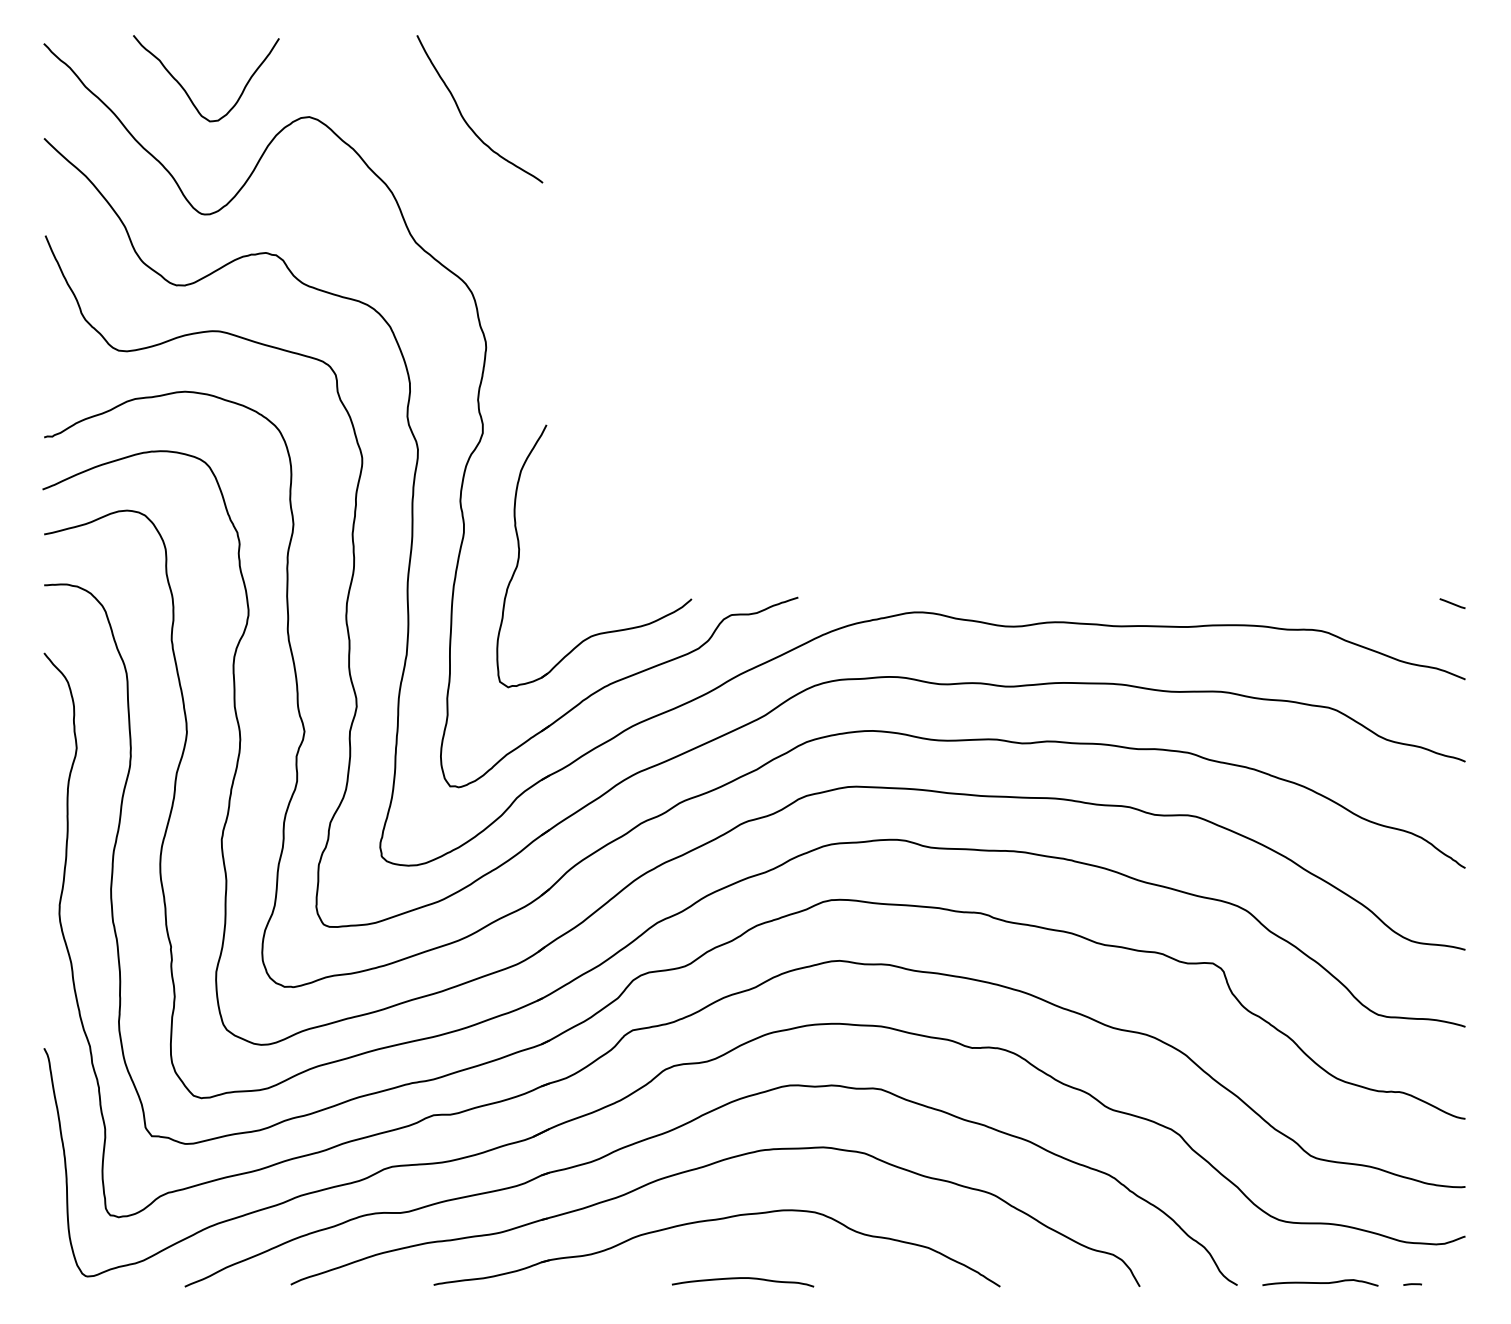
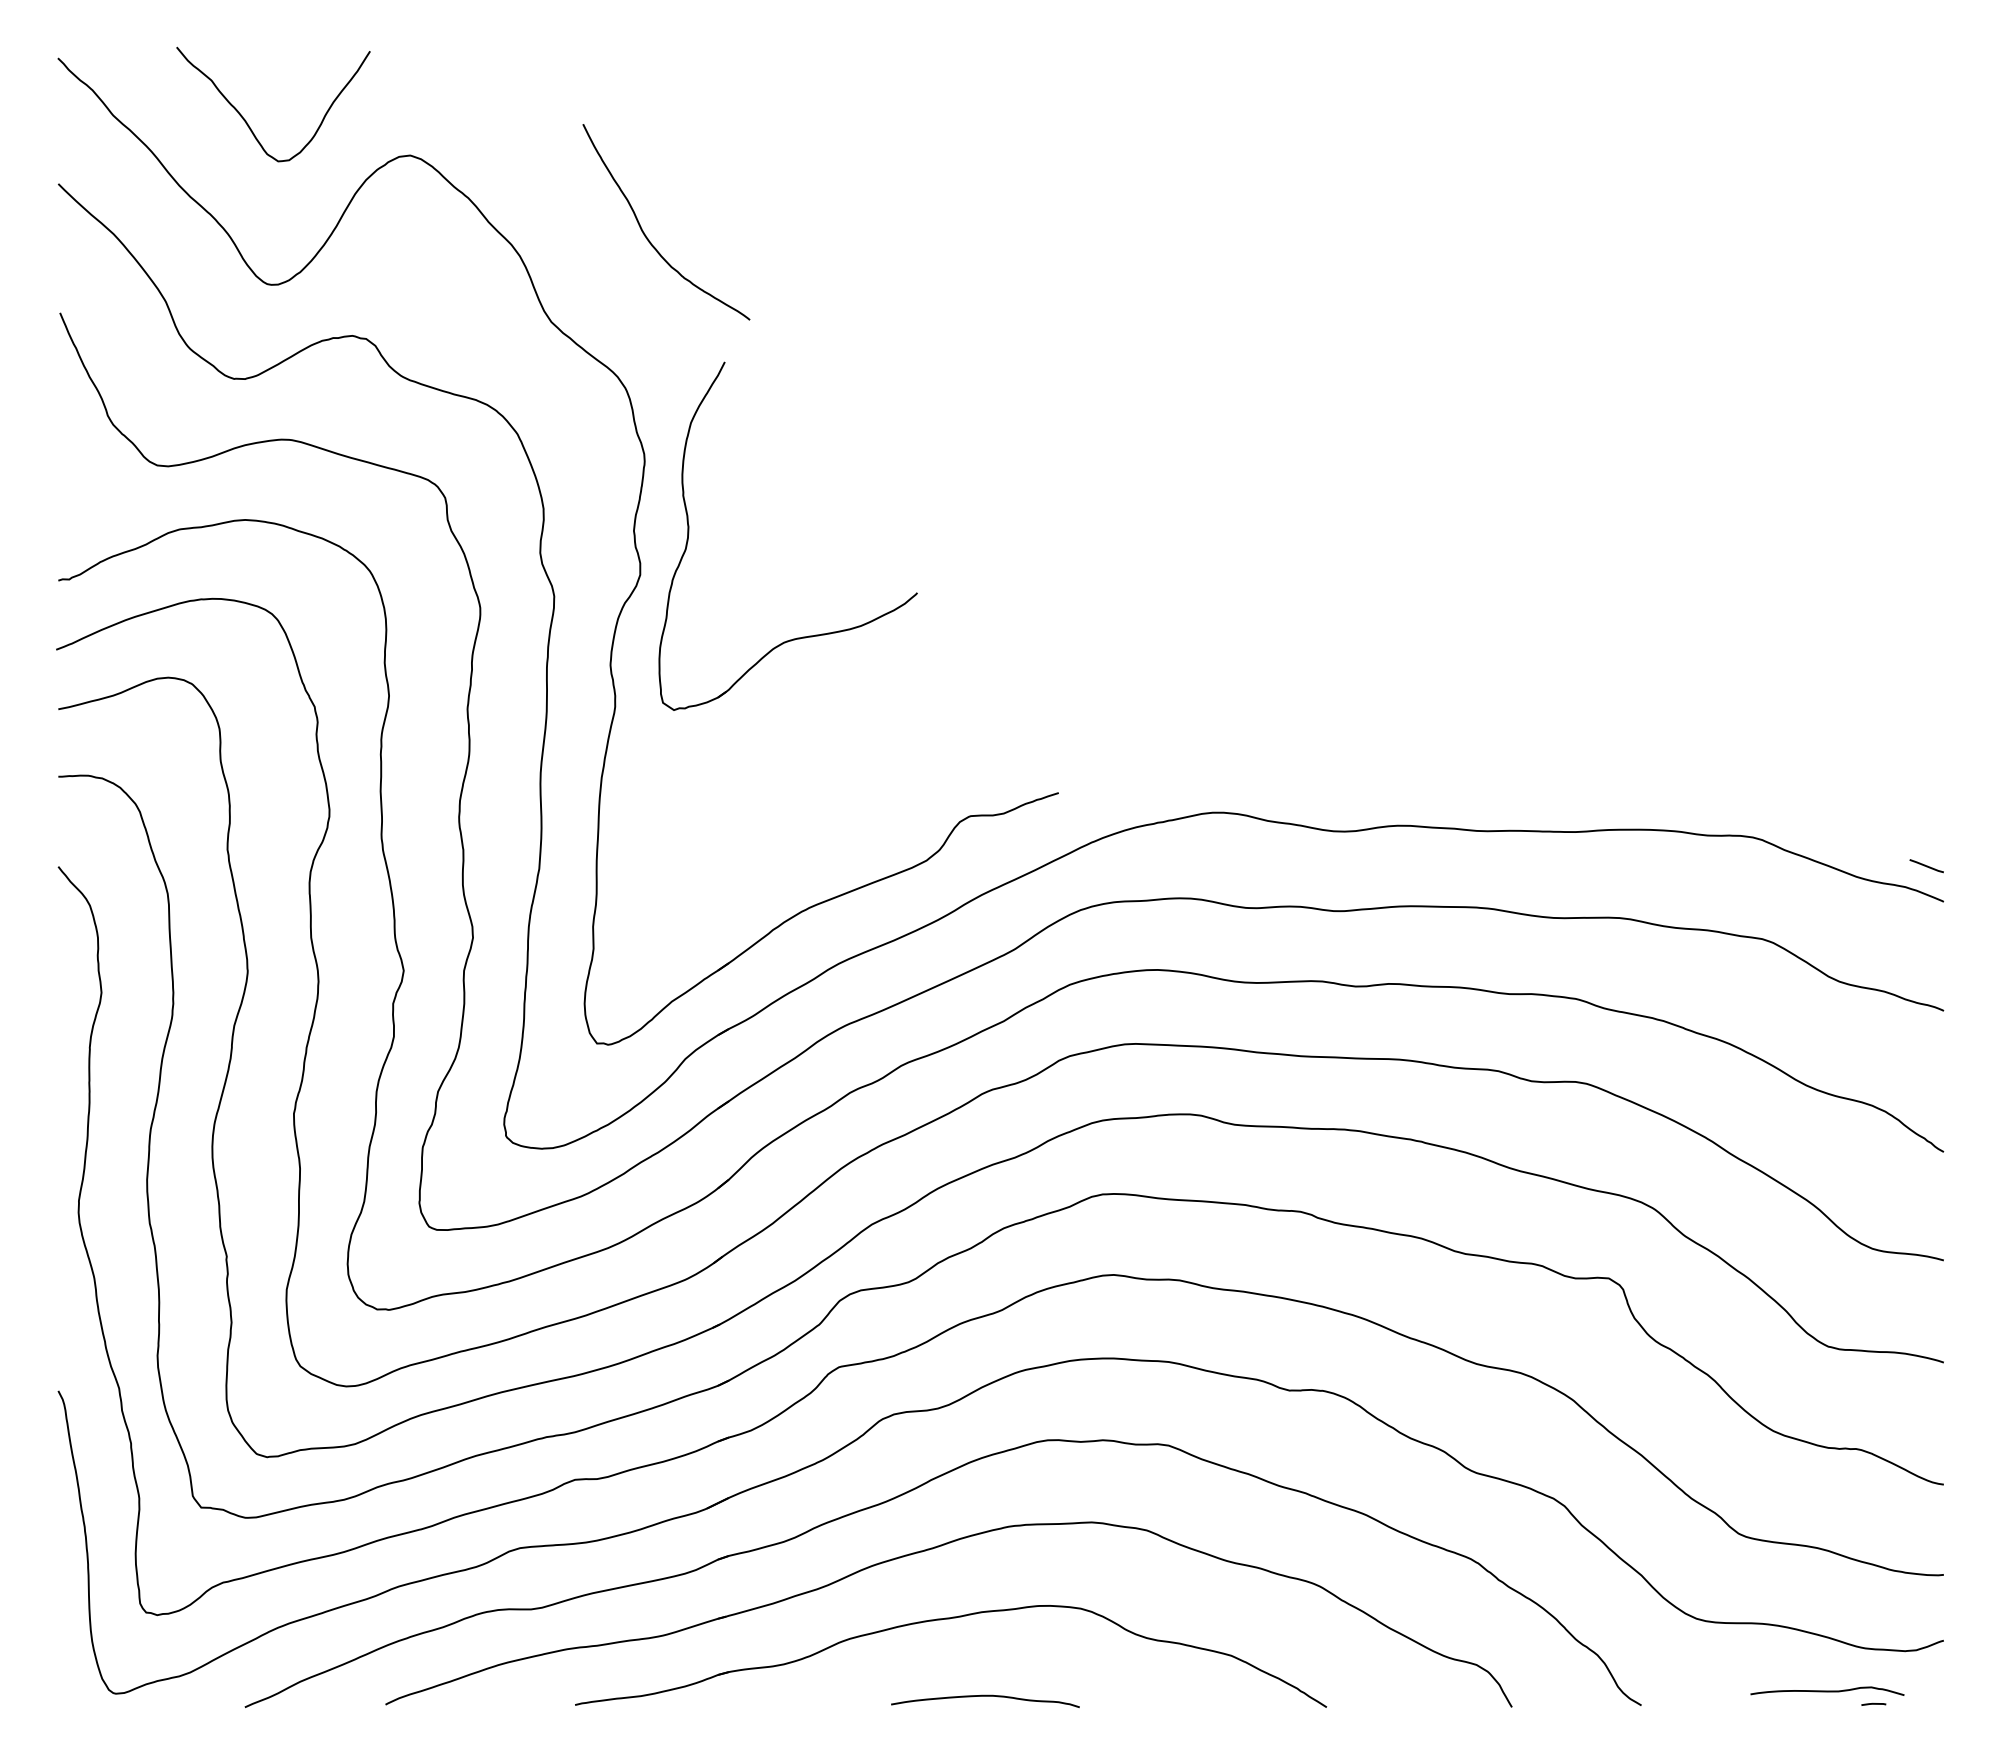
curve: (464, 119) -> (646, 235), moved
part: (519, 554) -> (689, 533), moved
line: (1452, 603) -> (1926, 866), moved
curve: (1320, 1282) -> (1827, 1690), moved

